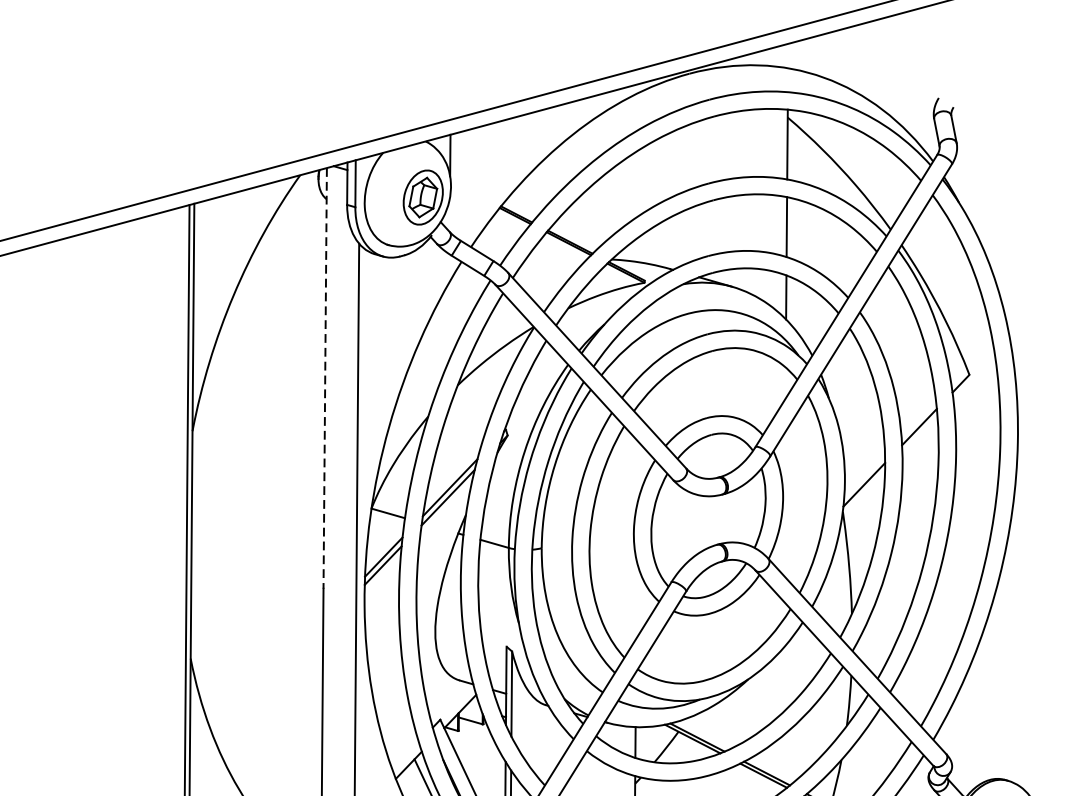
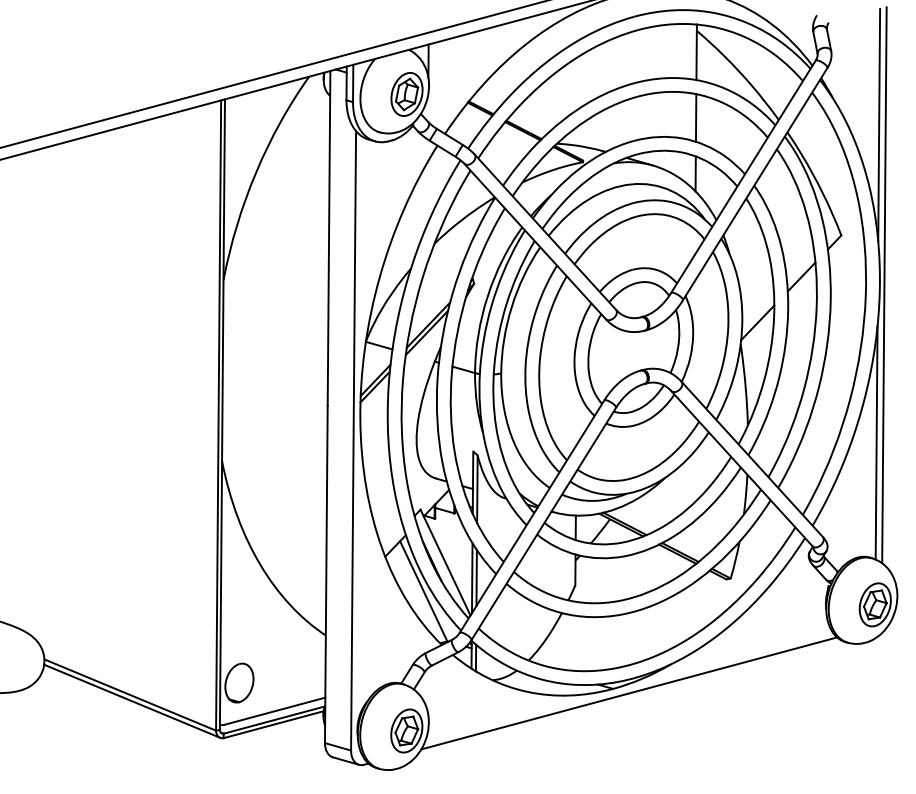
line: (1017, 236) -> (879, 125), added
line: (325, 378) -> (329, 238), dashed -> solid
line: (1023, 437) -> (884, 285), added
line: (1013, 635) -> (876, 442), added

